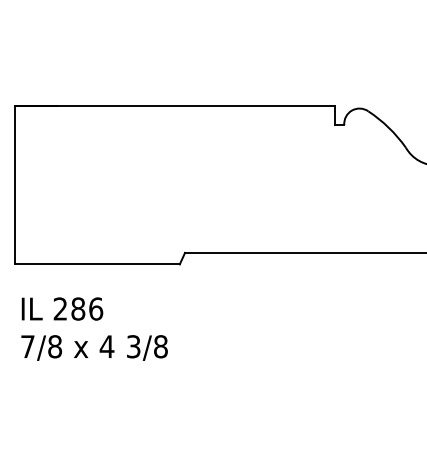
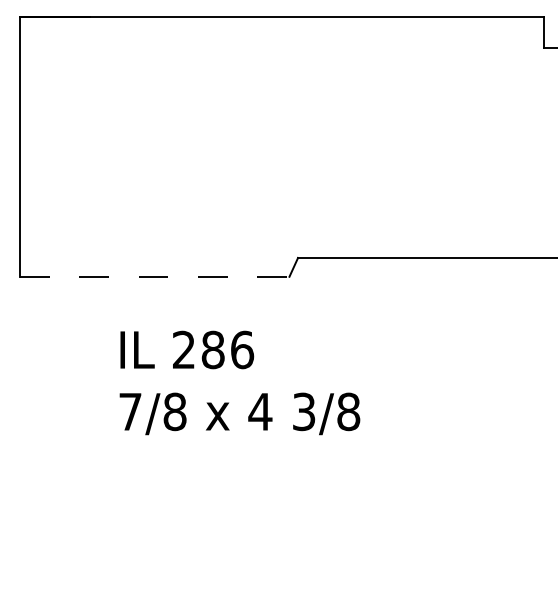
line: (98, 264) -> (156, 276), solid -> dashed
text: (94, 328) -> (239, 381), moved

